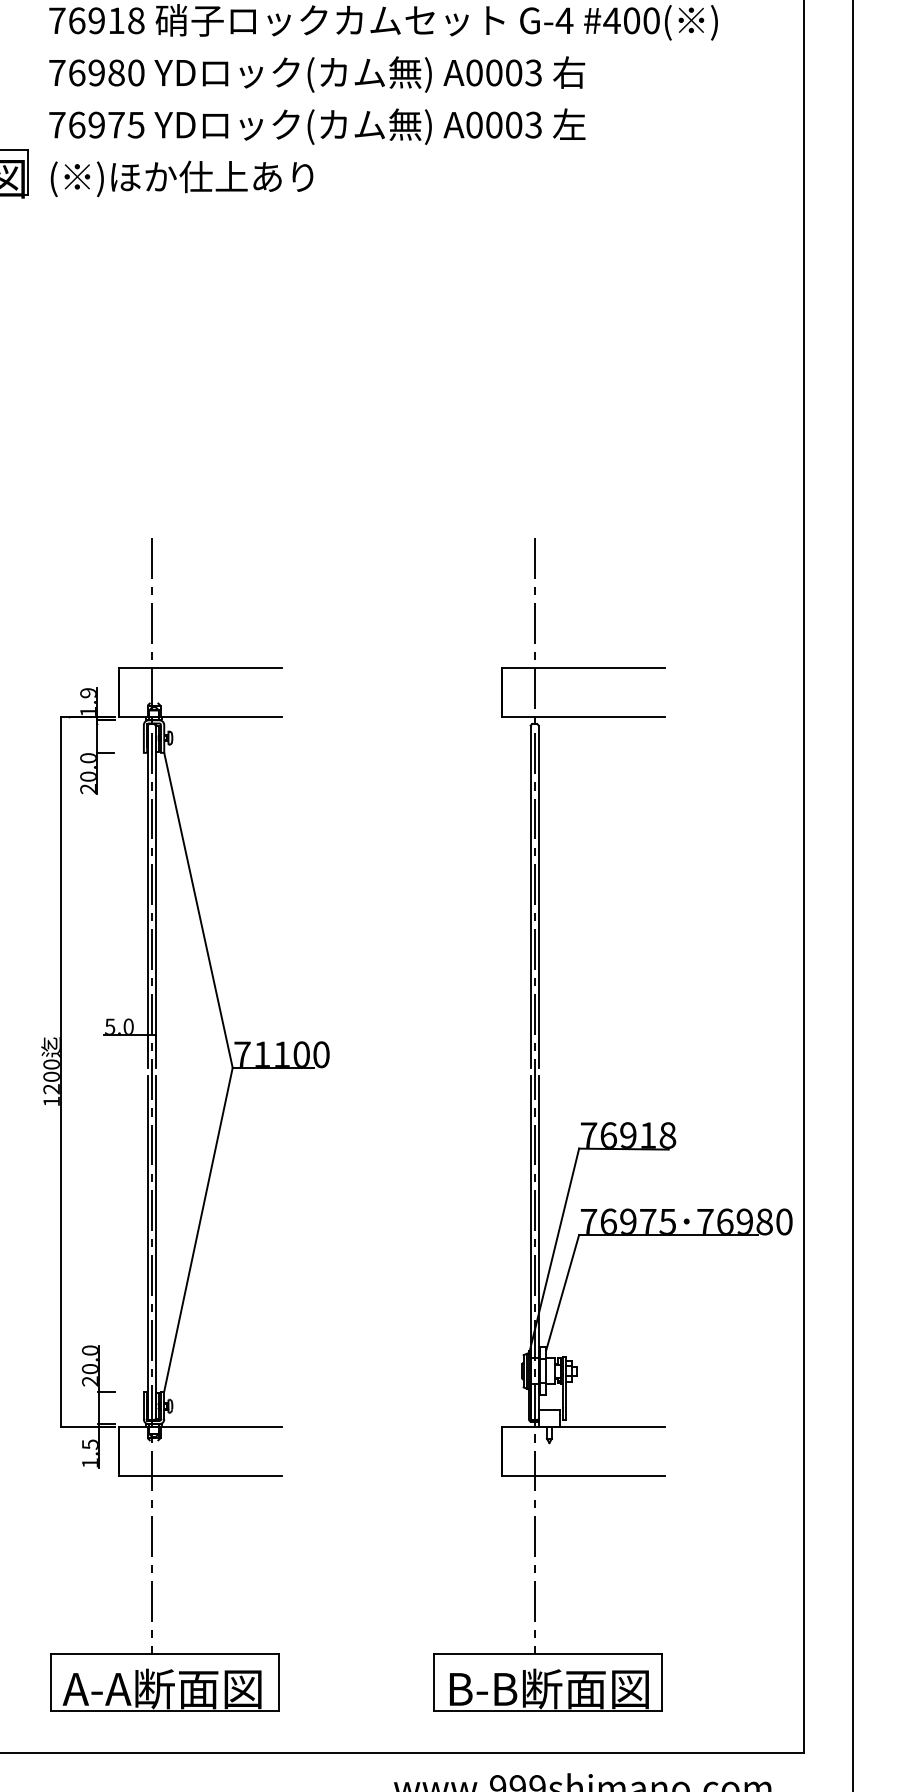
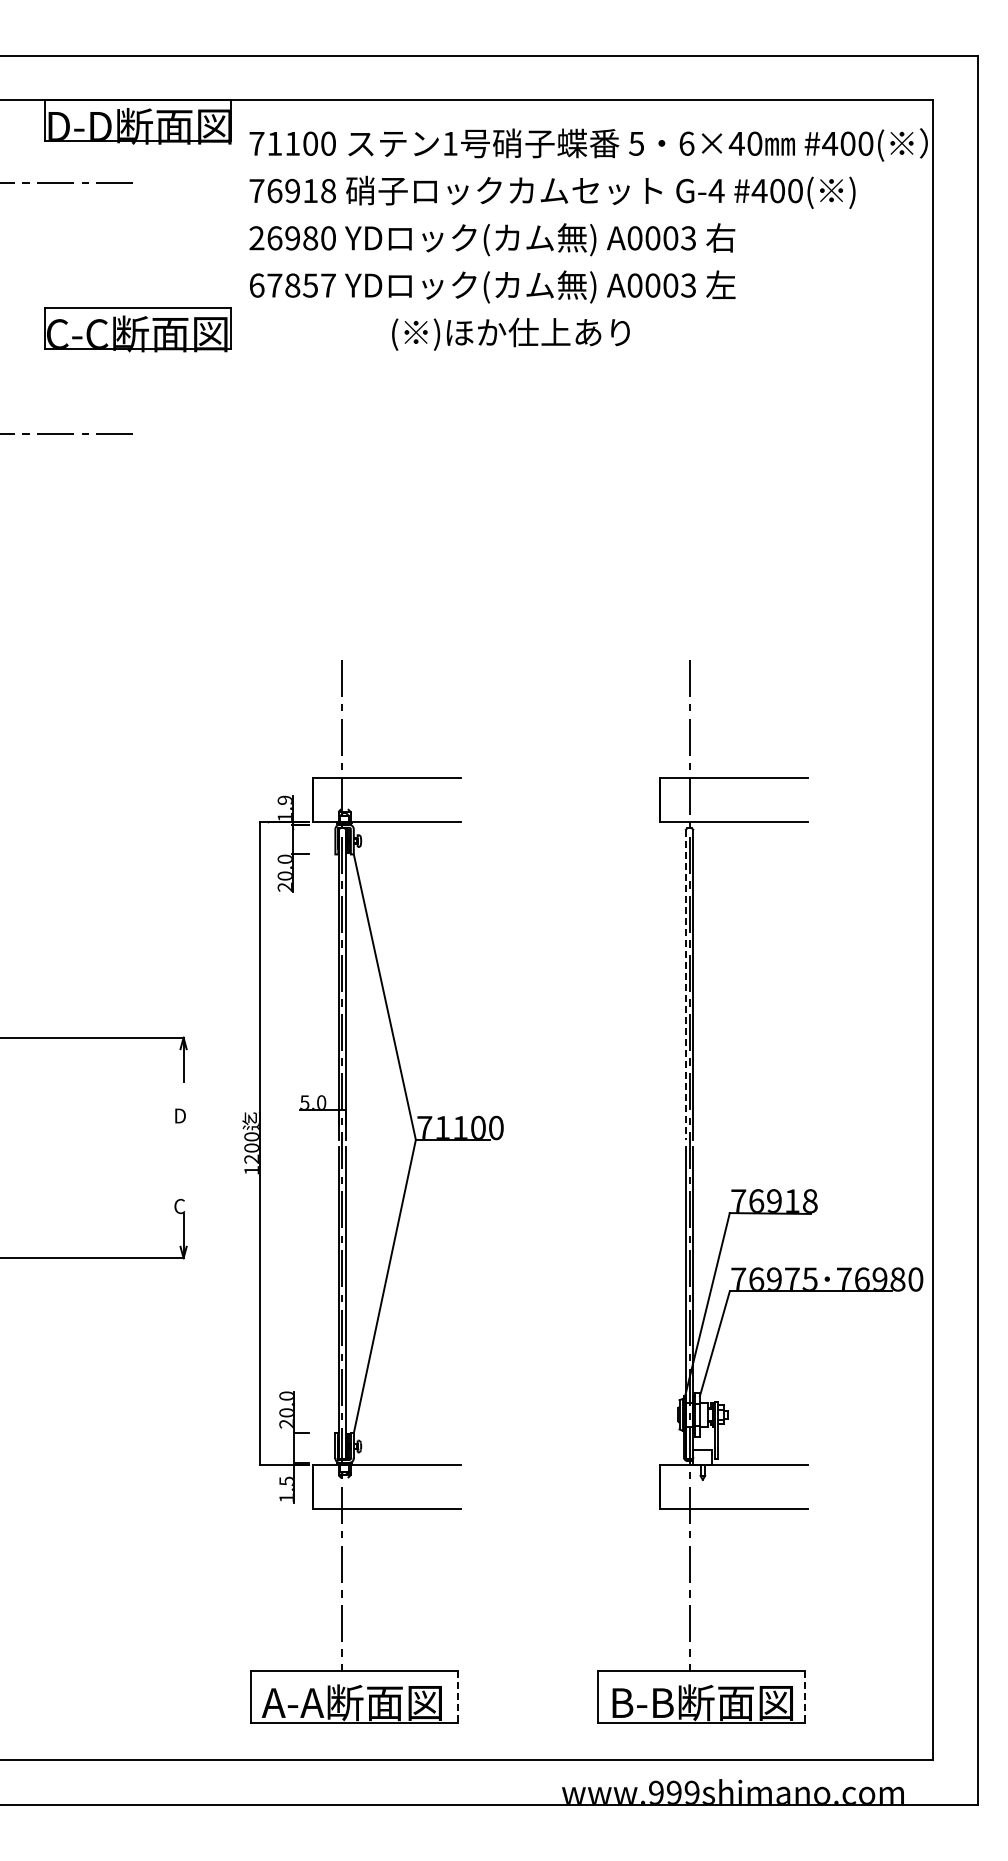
text: (56, 73) -> (256, 238), 76980 -> 26980
text: (96, 125) -> (292, 285), 76975 -> 67857
text: (181, 178) -> (510, 333), moved
line: (530, 897) -> (685, 985), solid -> dashed
line: (278, 1683) -> (457, 1697), solid -> dashed
line: (662, 1683) -> (805, 1697), solid -> dashed

